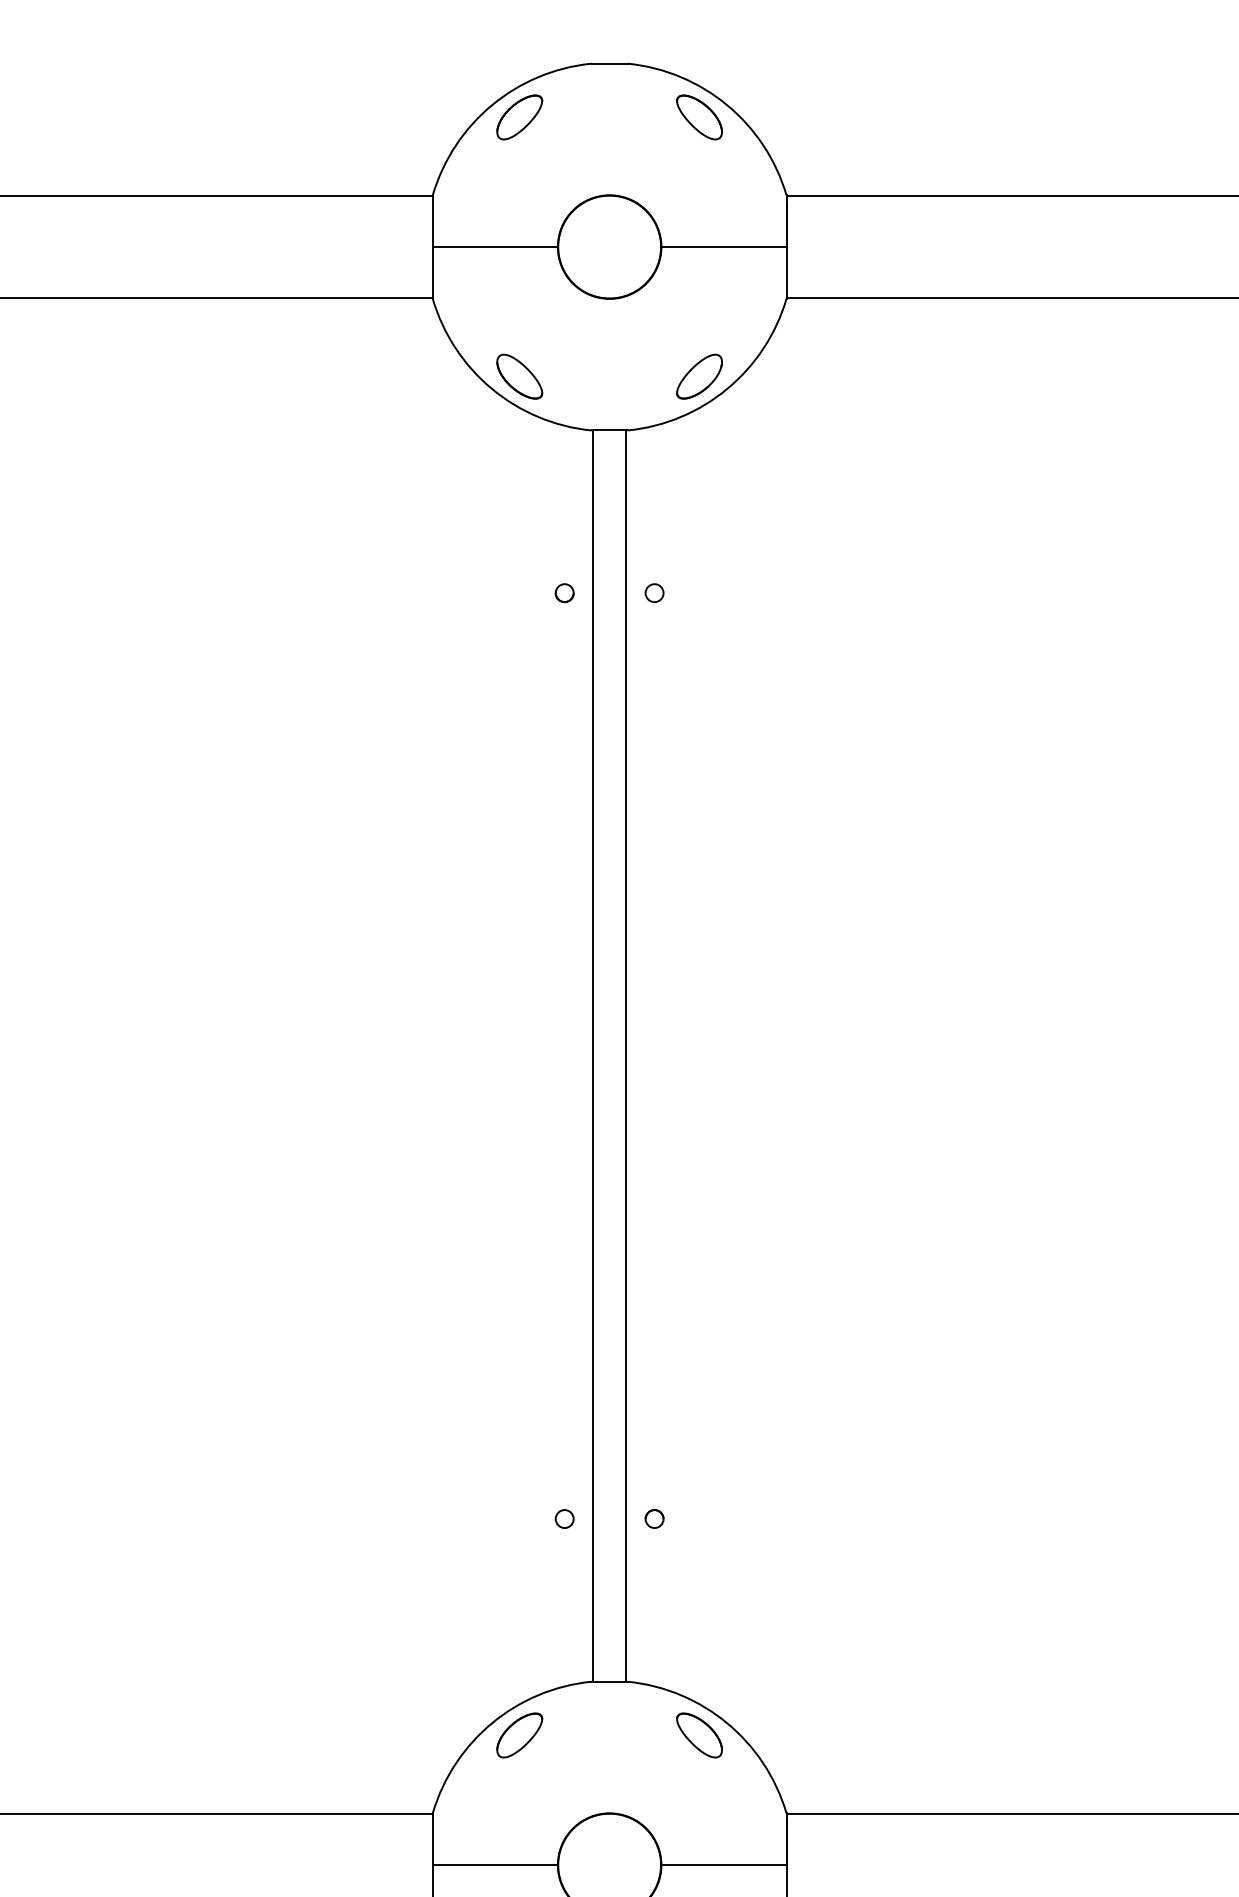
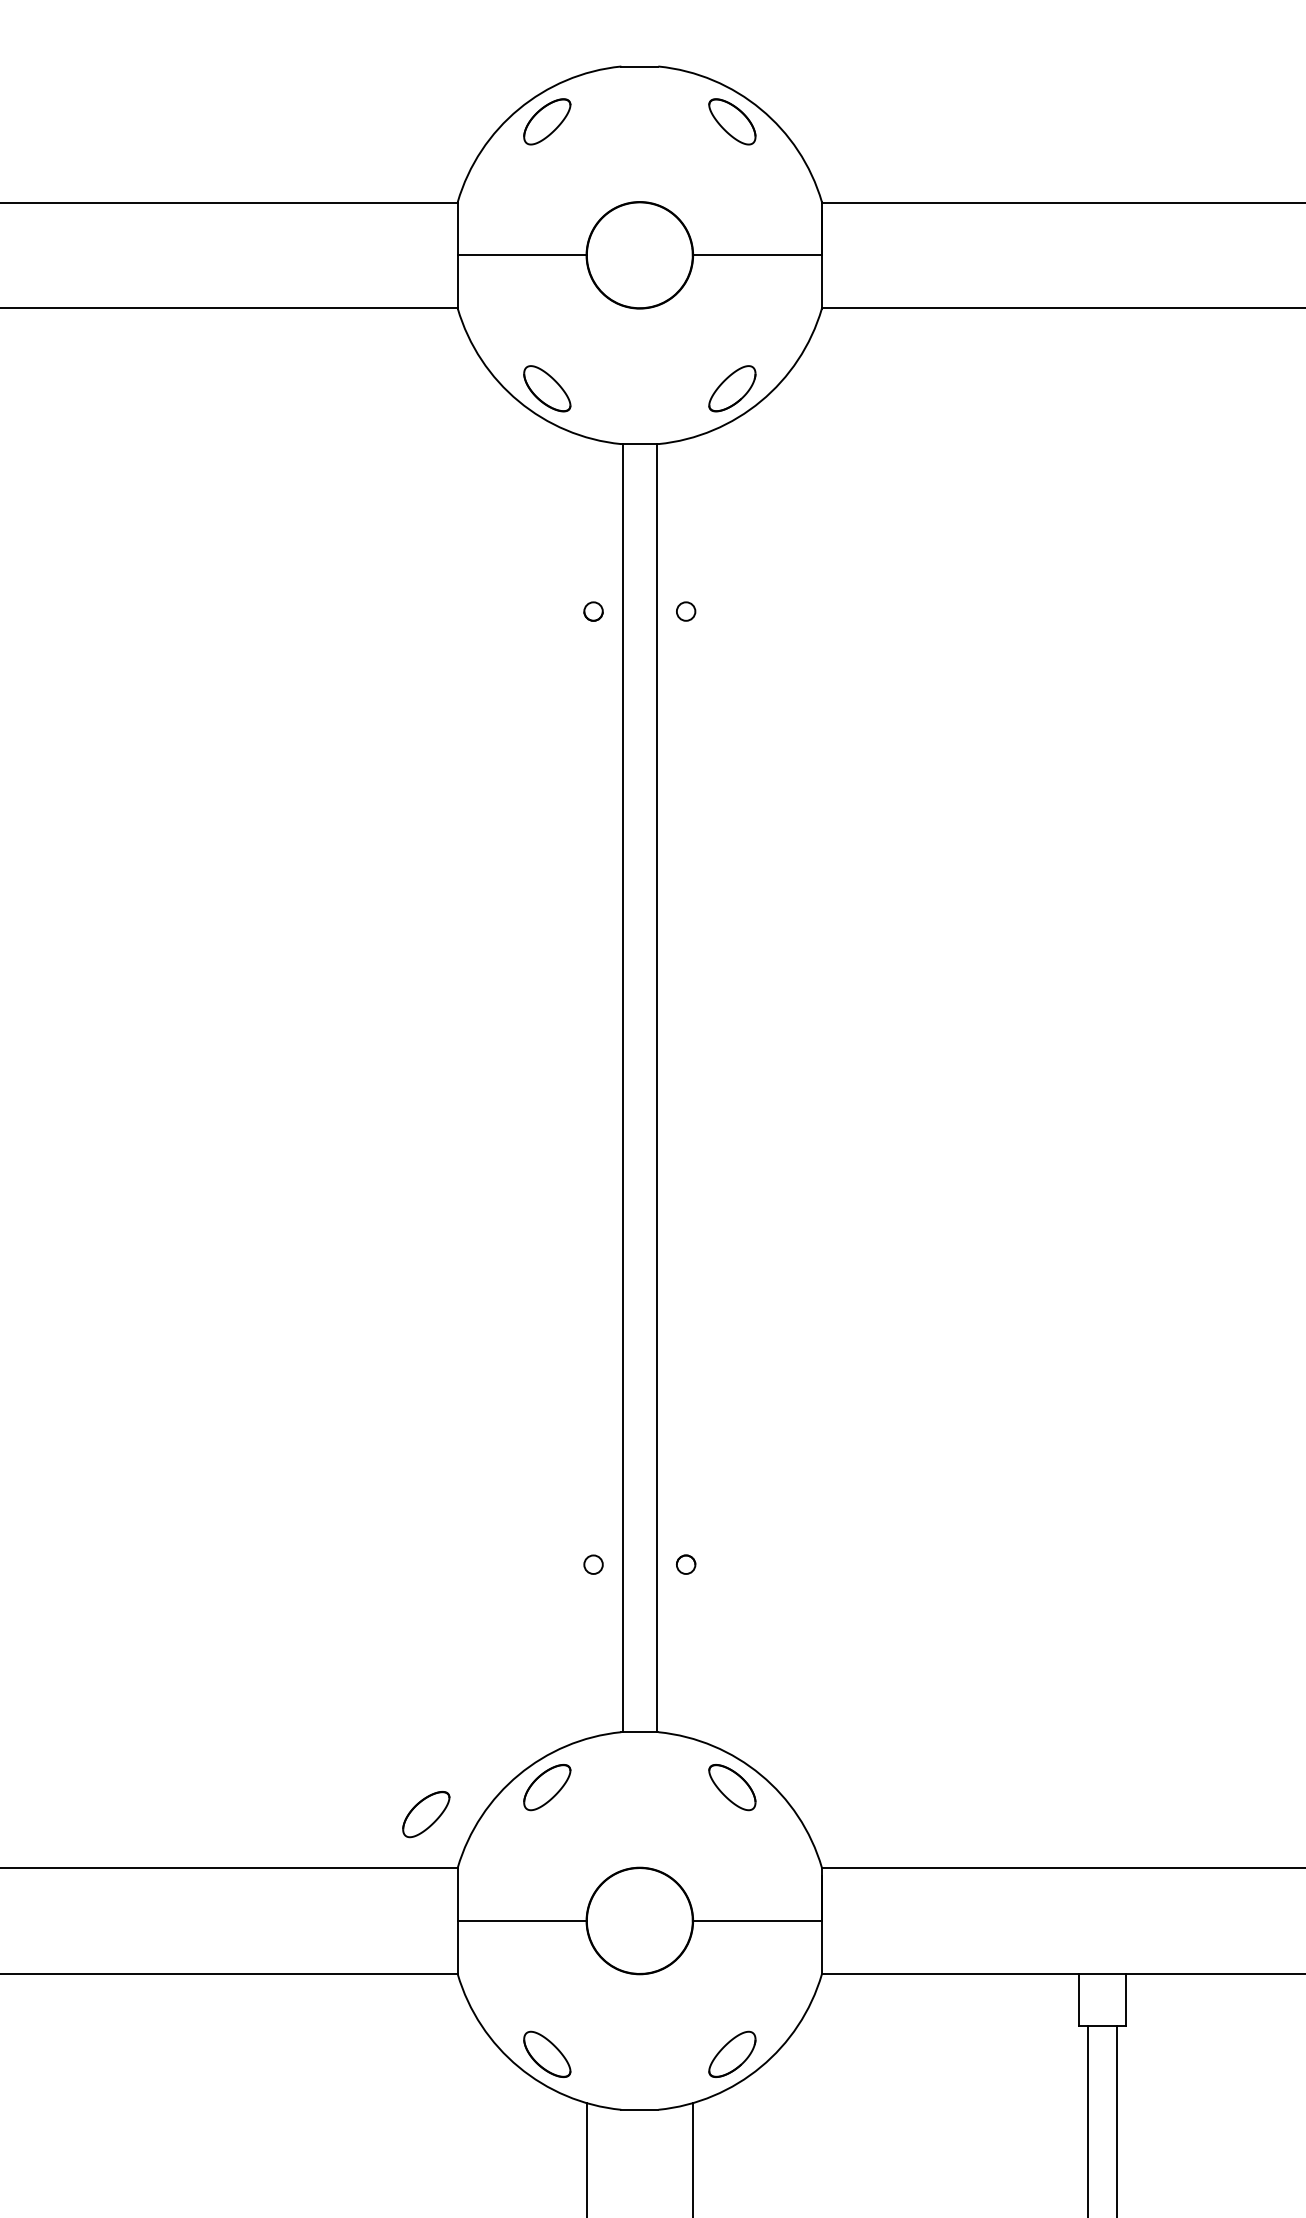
part: (402, 1761) -> (426, 1814), added

